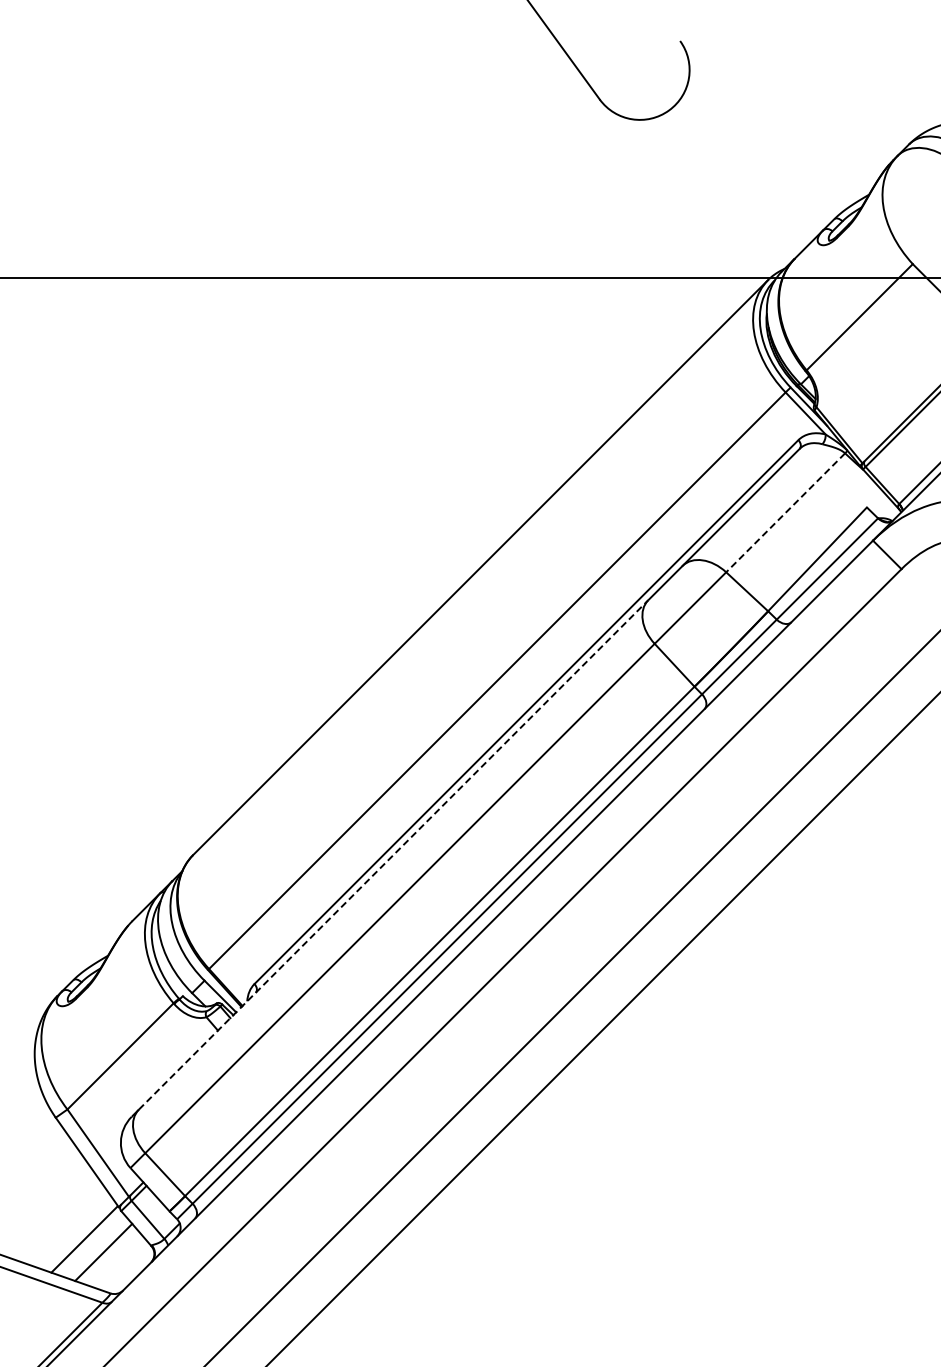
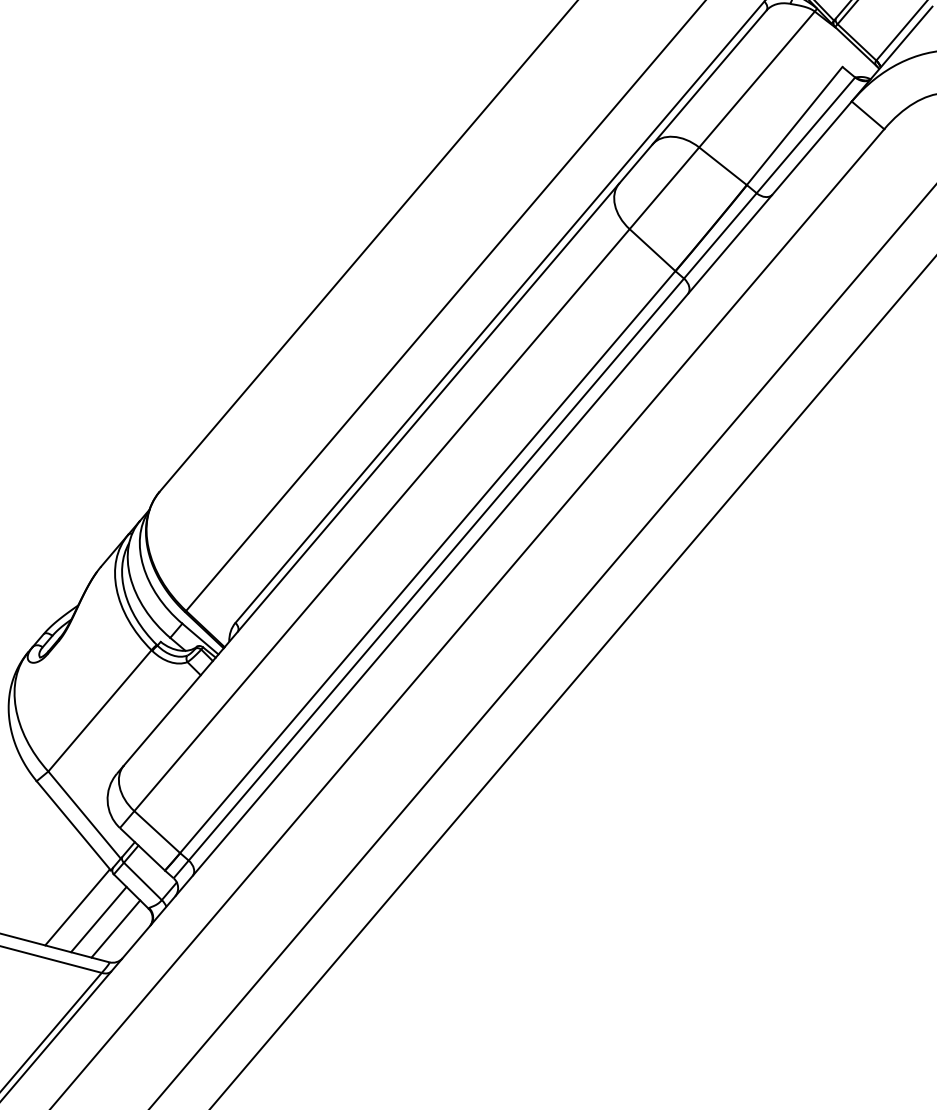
line: (785, 513) -> (756, 80), dashed -> solid
line: (394, 854) -> (372, 474), dashed -> solid
line: (119, 1262) -> (116, 928), added

